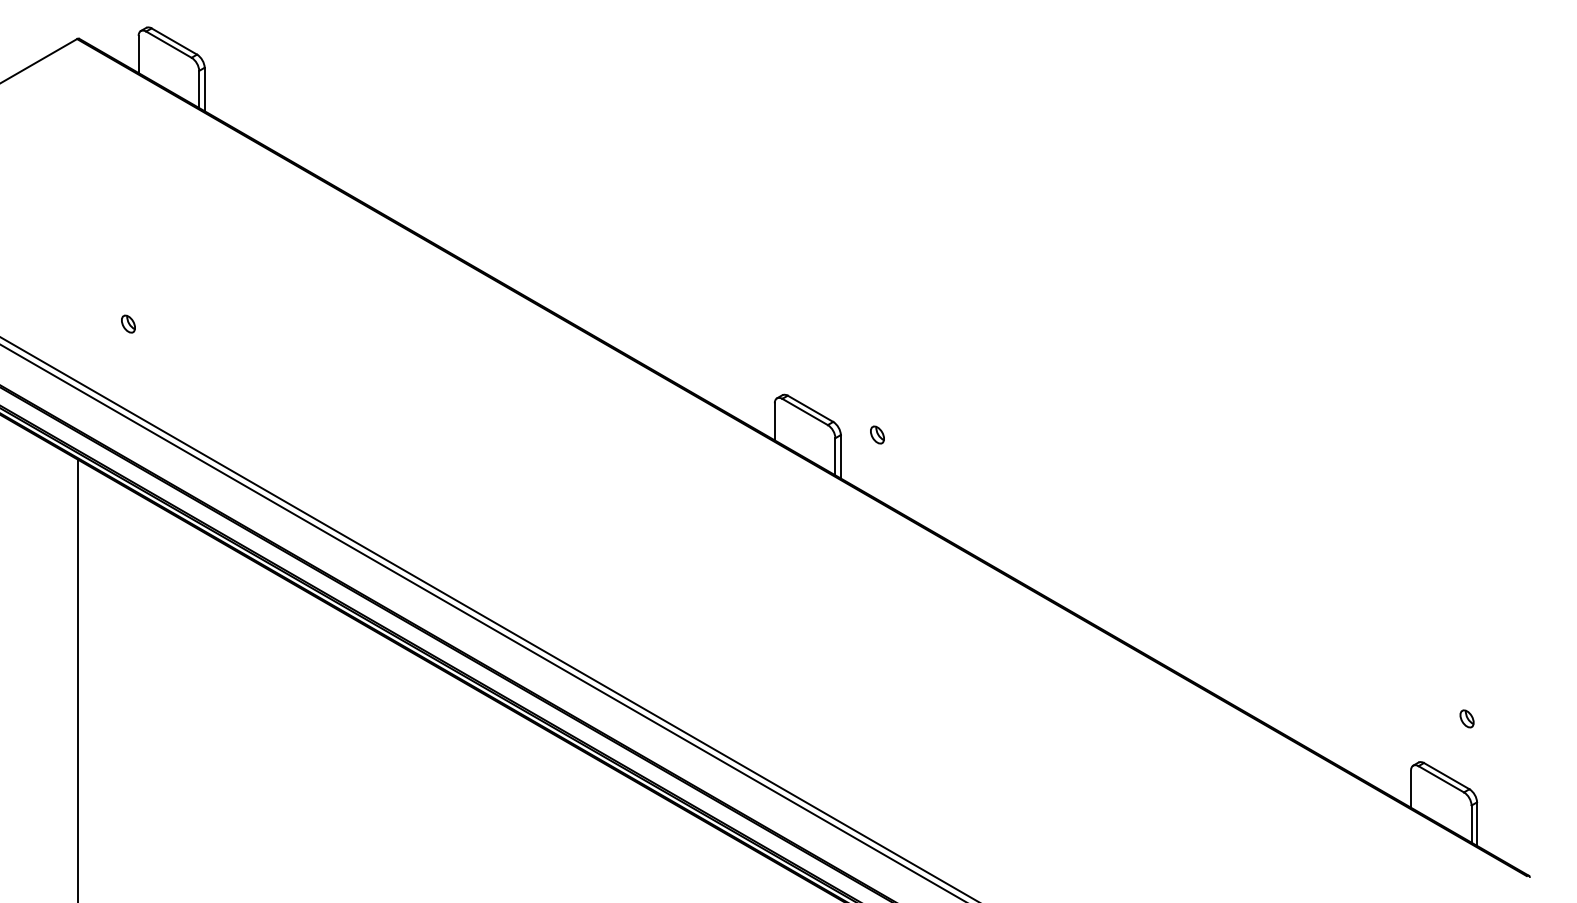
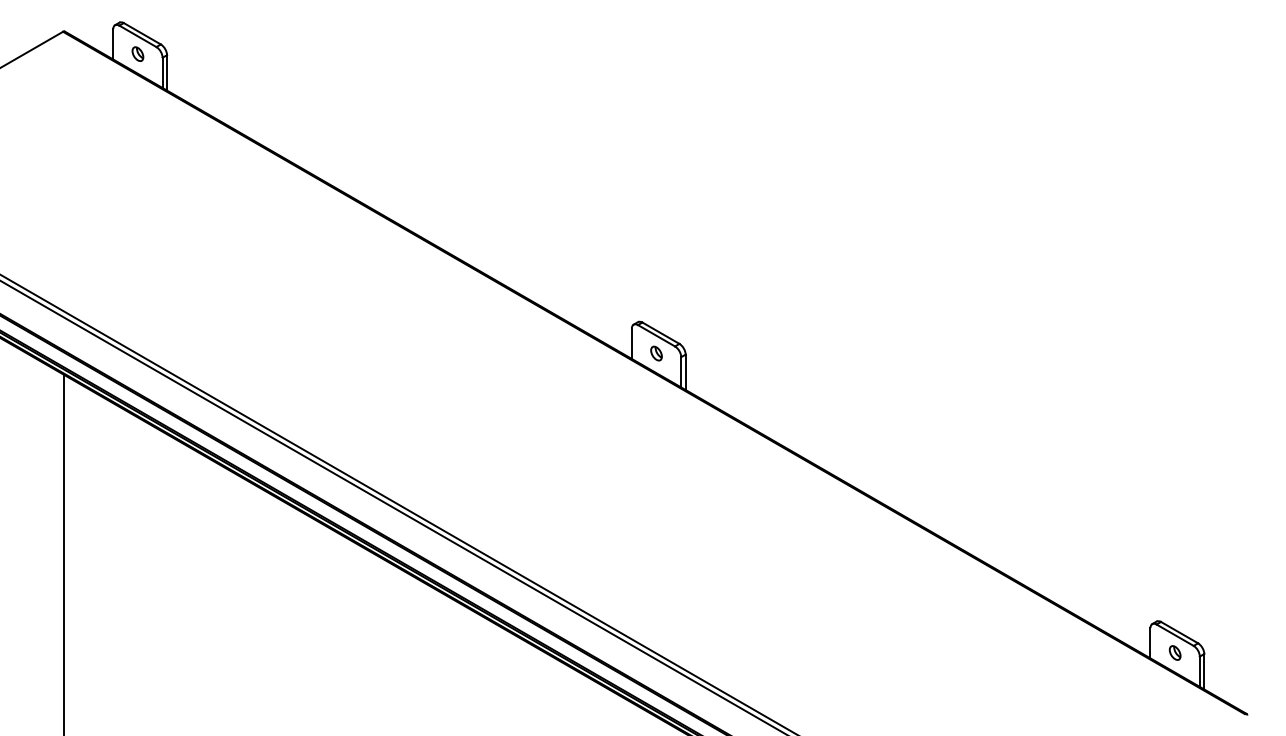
part: (127, 323) -> (137, 53), moved
part: (877, 434) -> (656, 353), moved
part: (1466, 718) -> (1174, 652), moved

